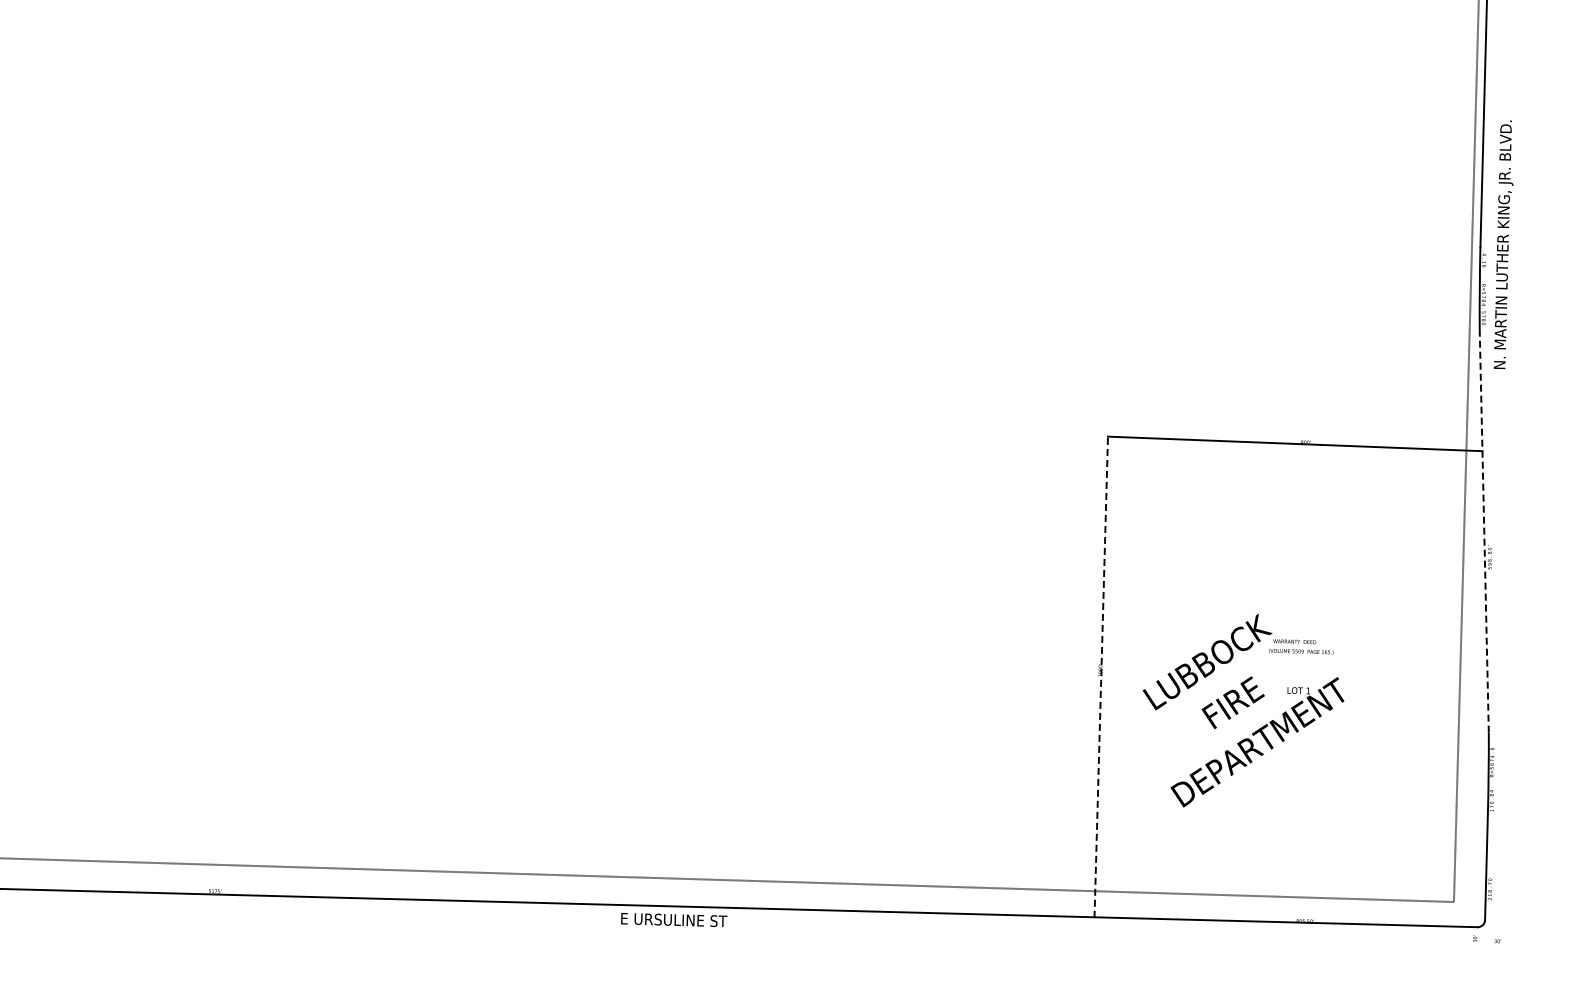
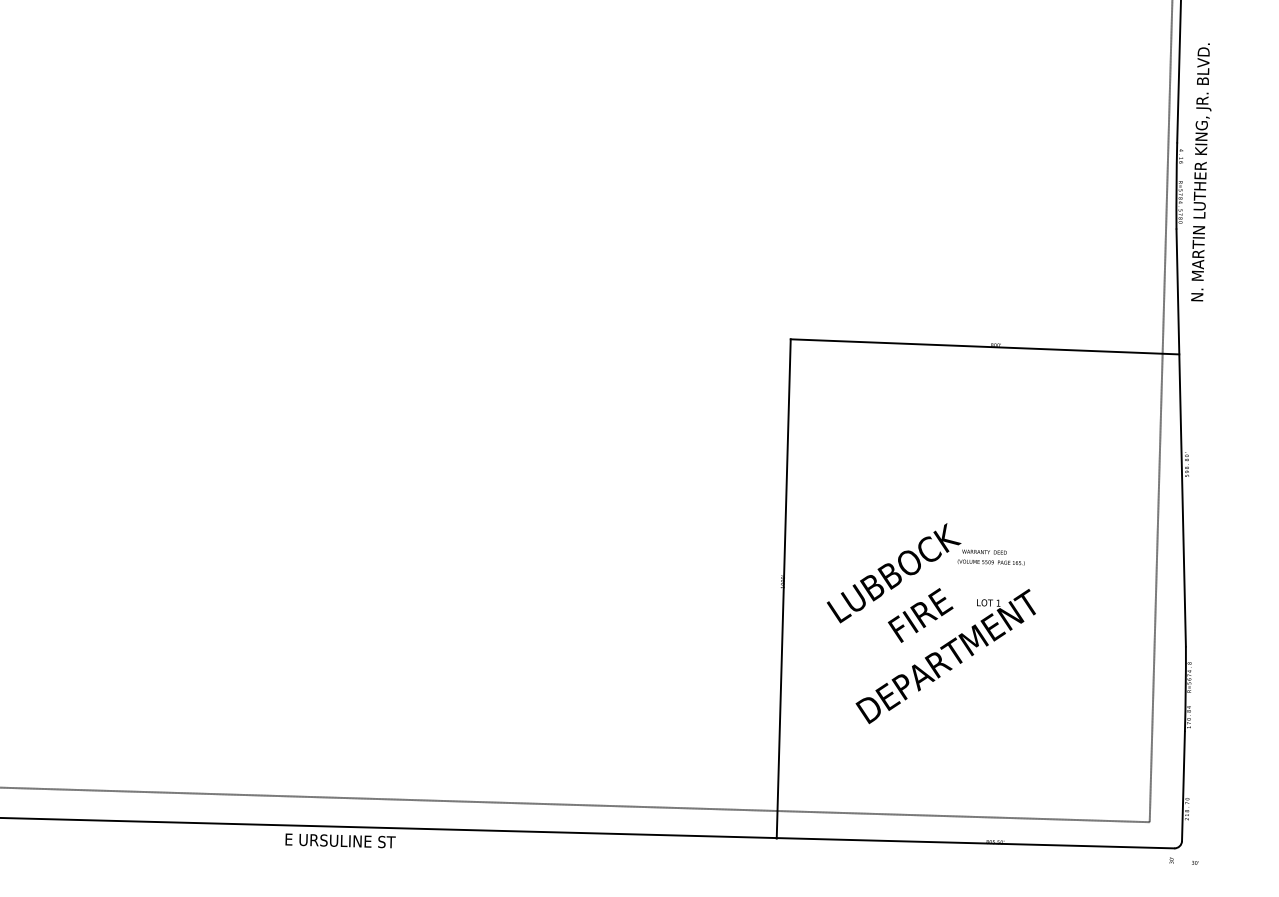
text: (1503, 244) -> (1201, 172), moved
line: (1484, 531) -> (1181, 437), dashed -> solid
line: (1101, 677) -> (783, 589), dashed -> solid

